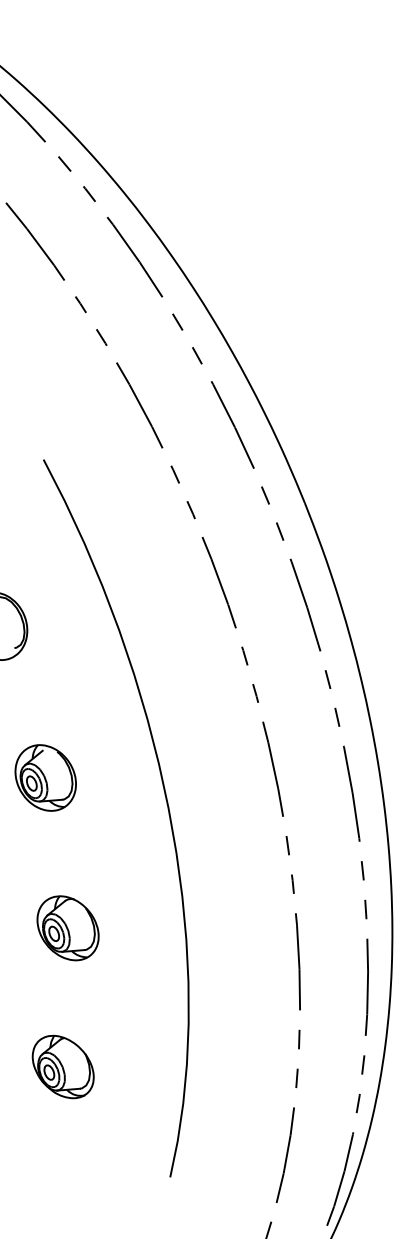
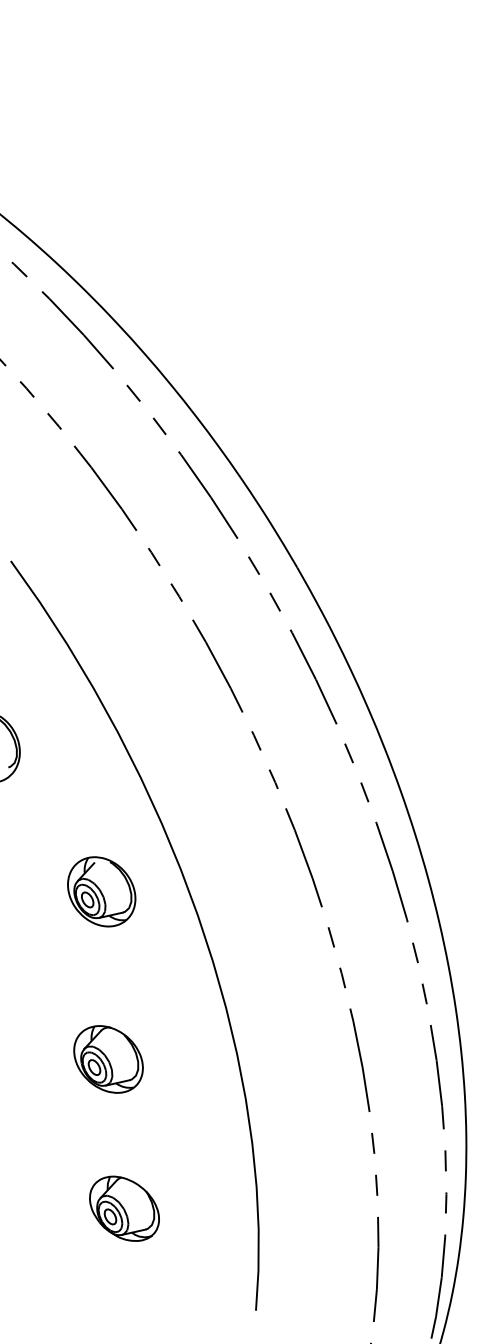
part: (45, 777) -> (101, 891), moved

